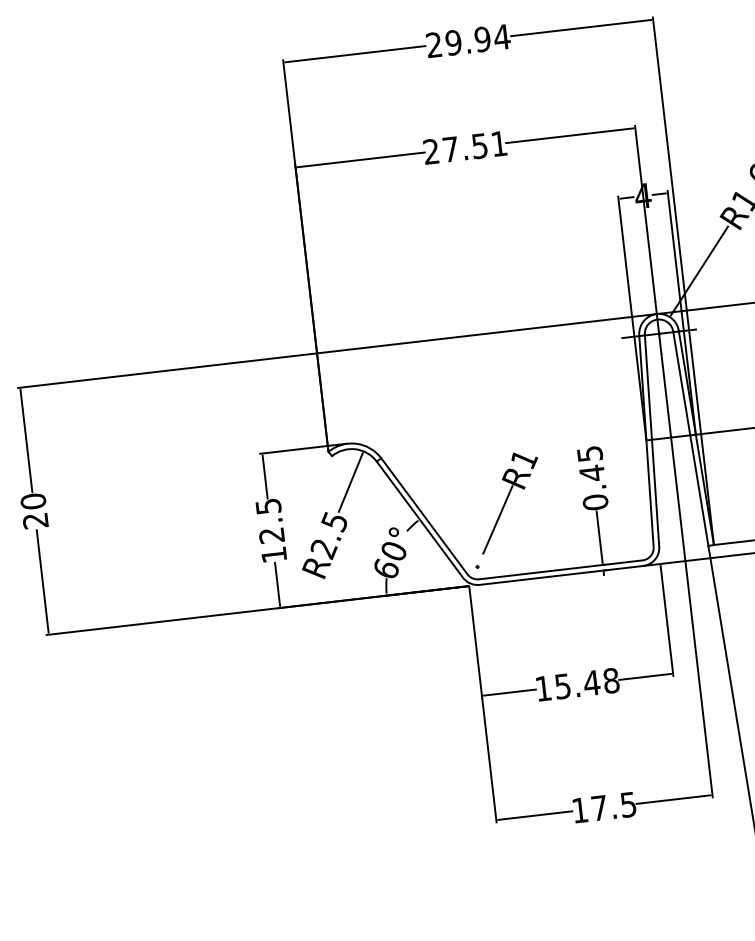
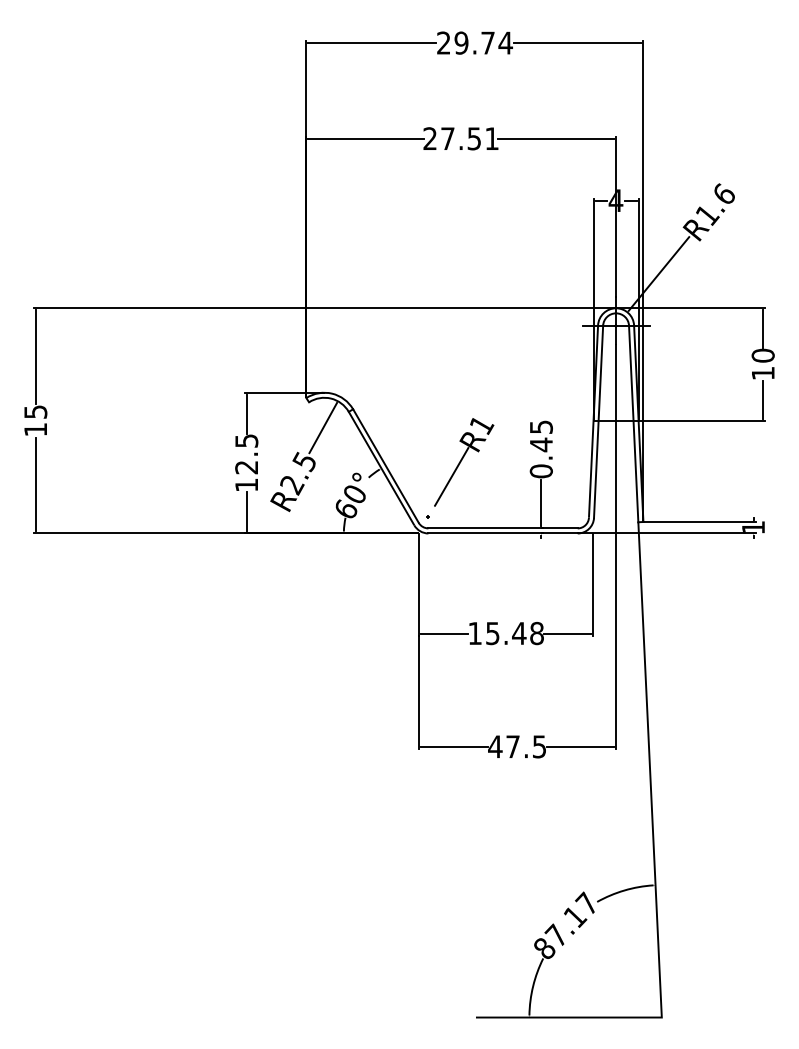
text: (482, 38) -> (487, 42), 29.94 -> 29.74
text: (34, 510) -> (35, 420), 20 -> 15
text: (580, 810) -> (495, 746), 17.5 -> 47.5

